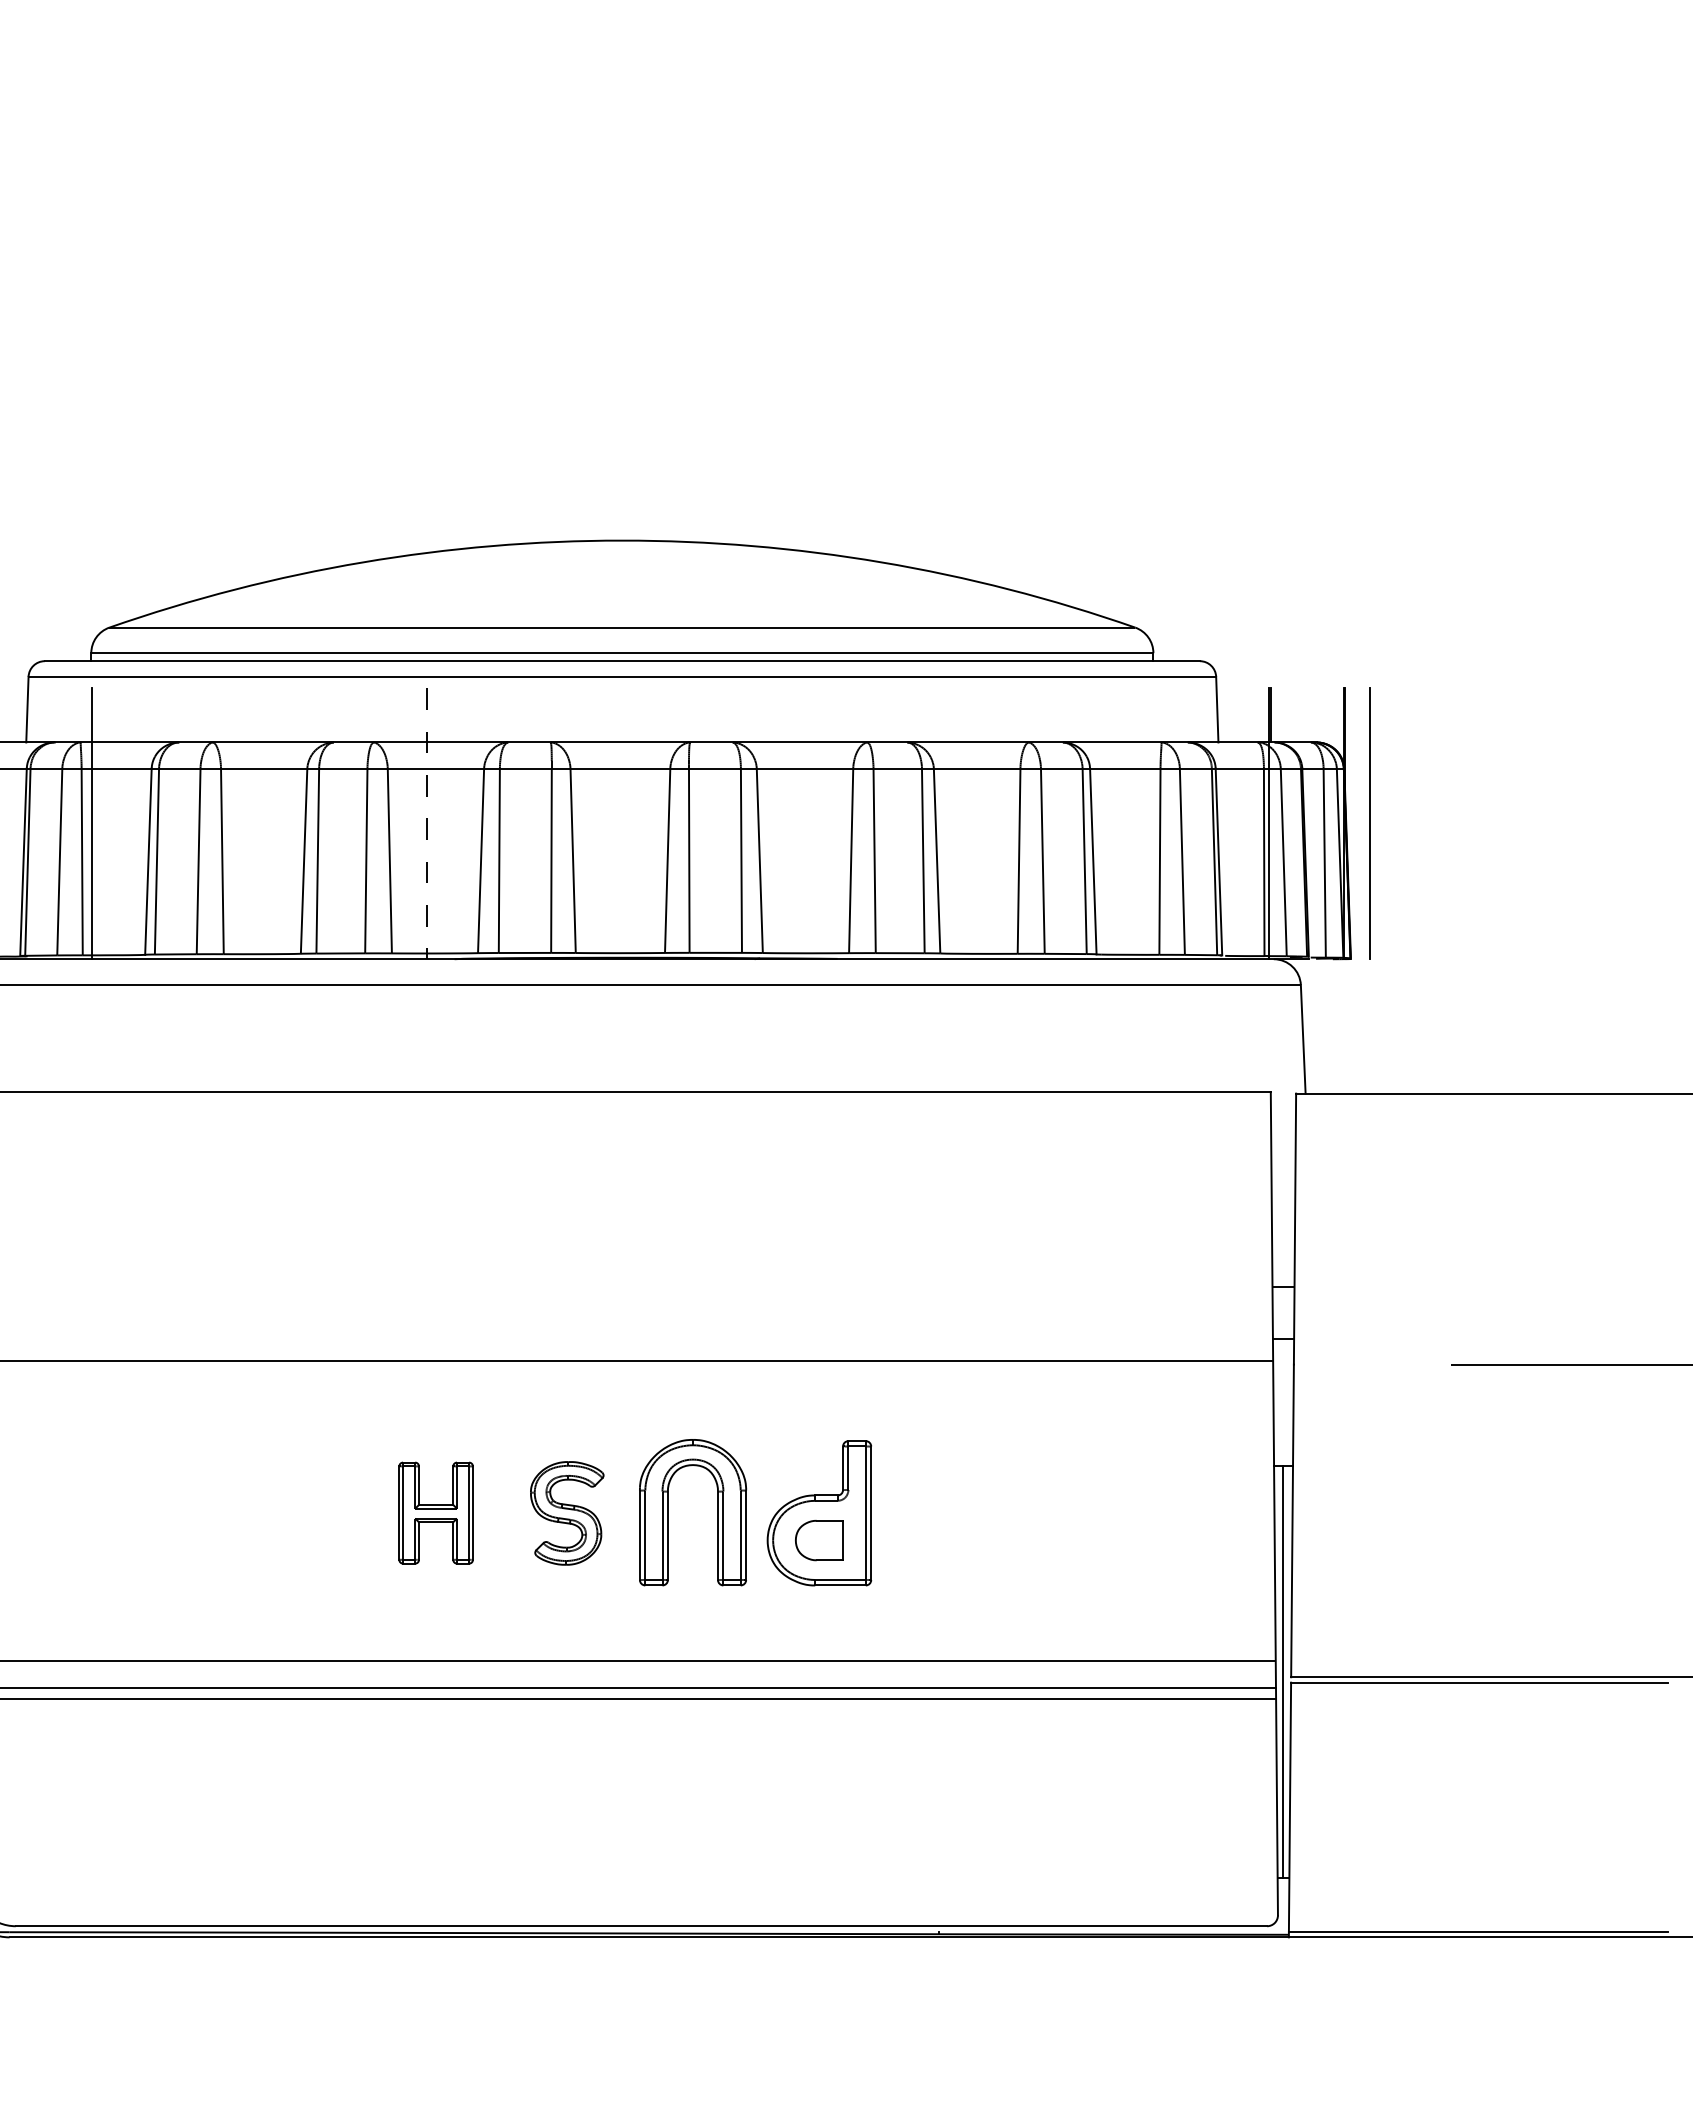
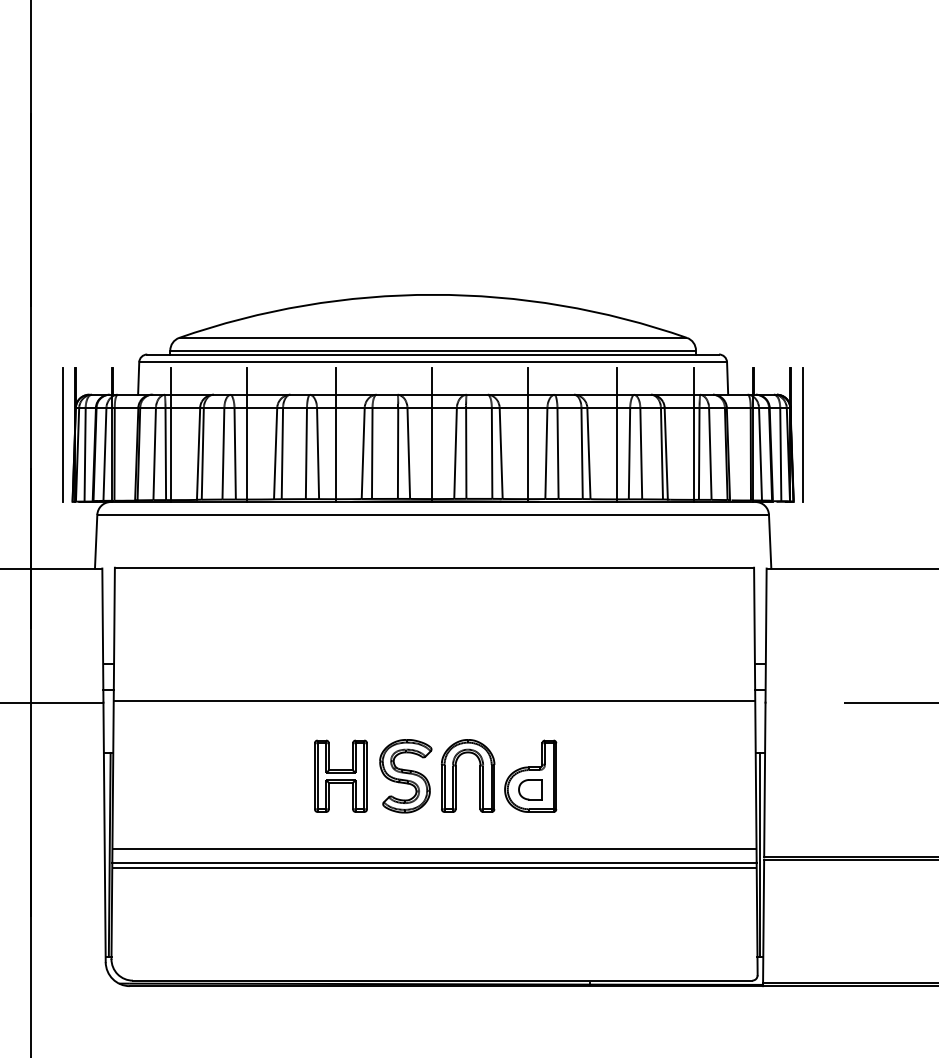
line: (247, 822) -> (247, 434), added
line: (621, 822) -> (432, 434), added
line: (812, 822) -> (527, 434), added
line: (994, 822) -> (617, 434), added
line: (1150, 822) -> (694, 434), added
line: (427, 824) -> (336, 435), dashed -> solid
part: (435, 1511) -> (340, 775), size x1.43
part: (566, 1513) -> (405, 776), size x1.43

